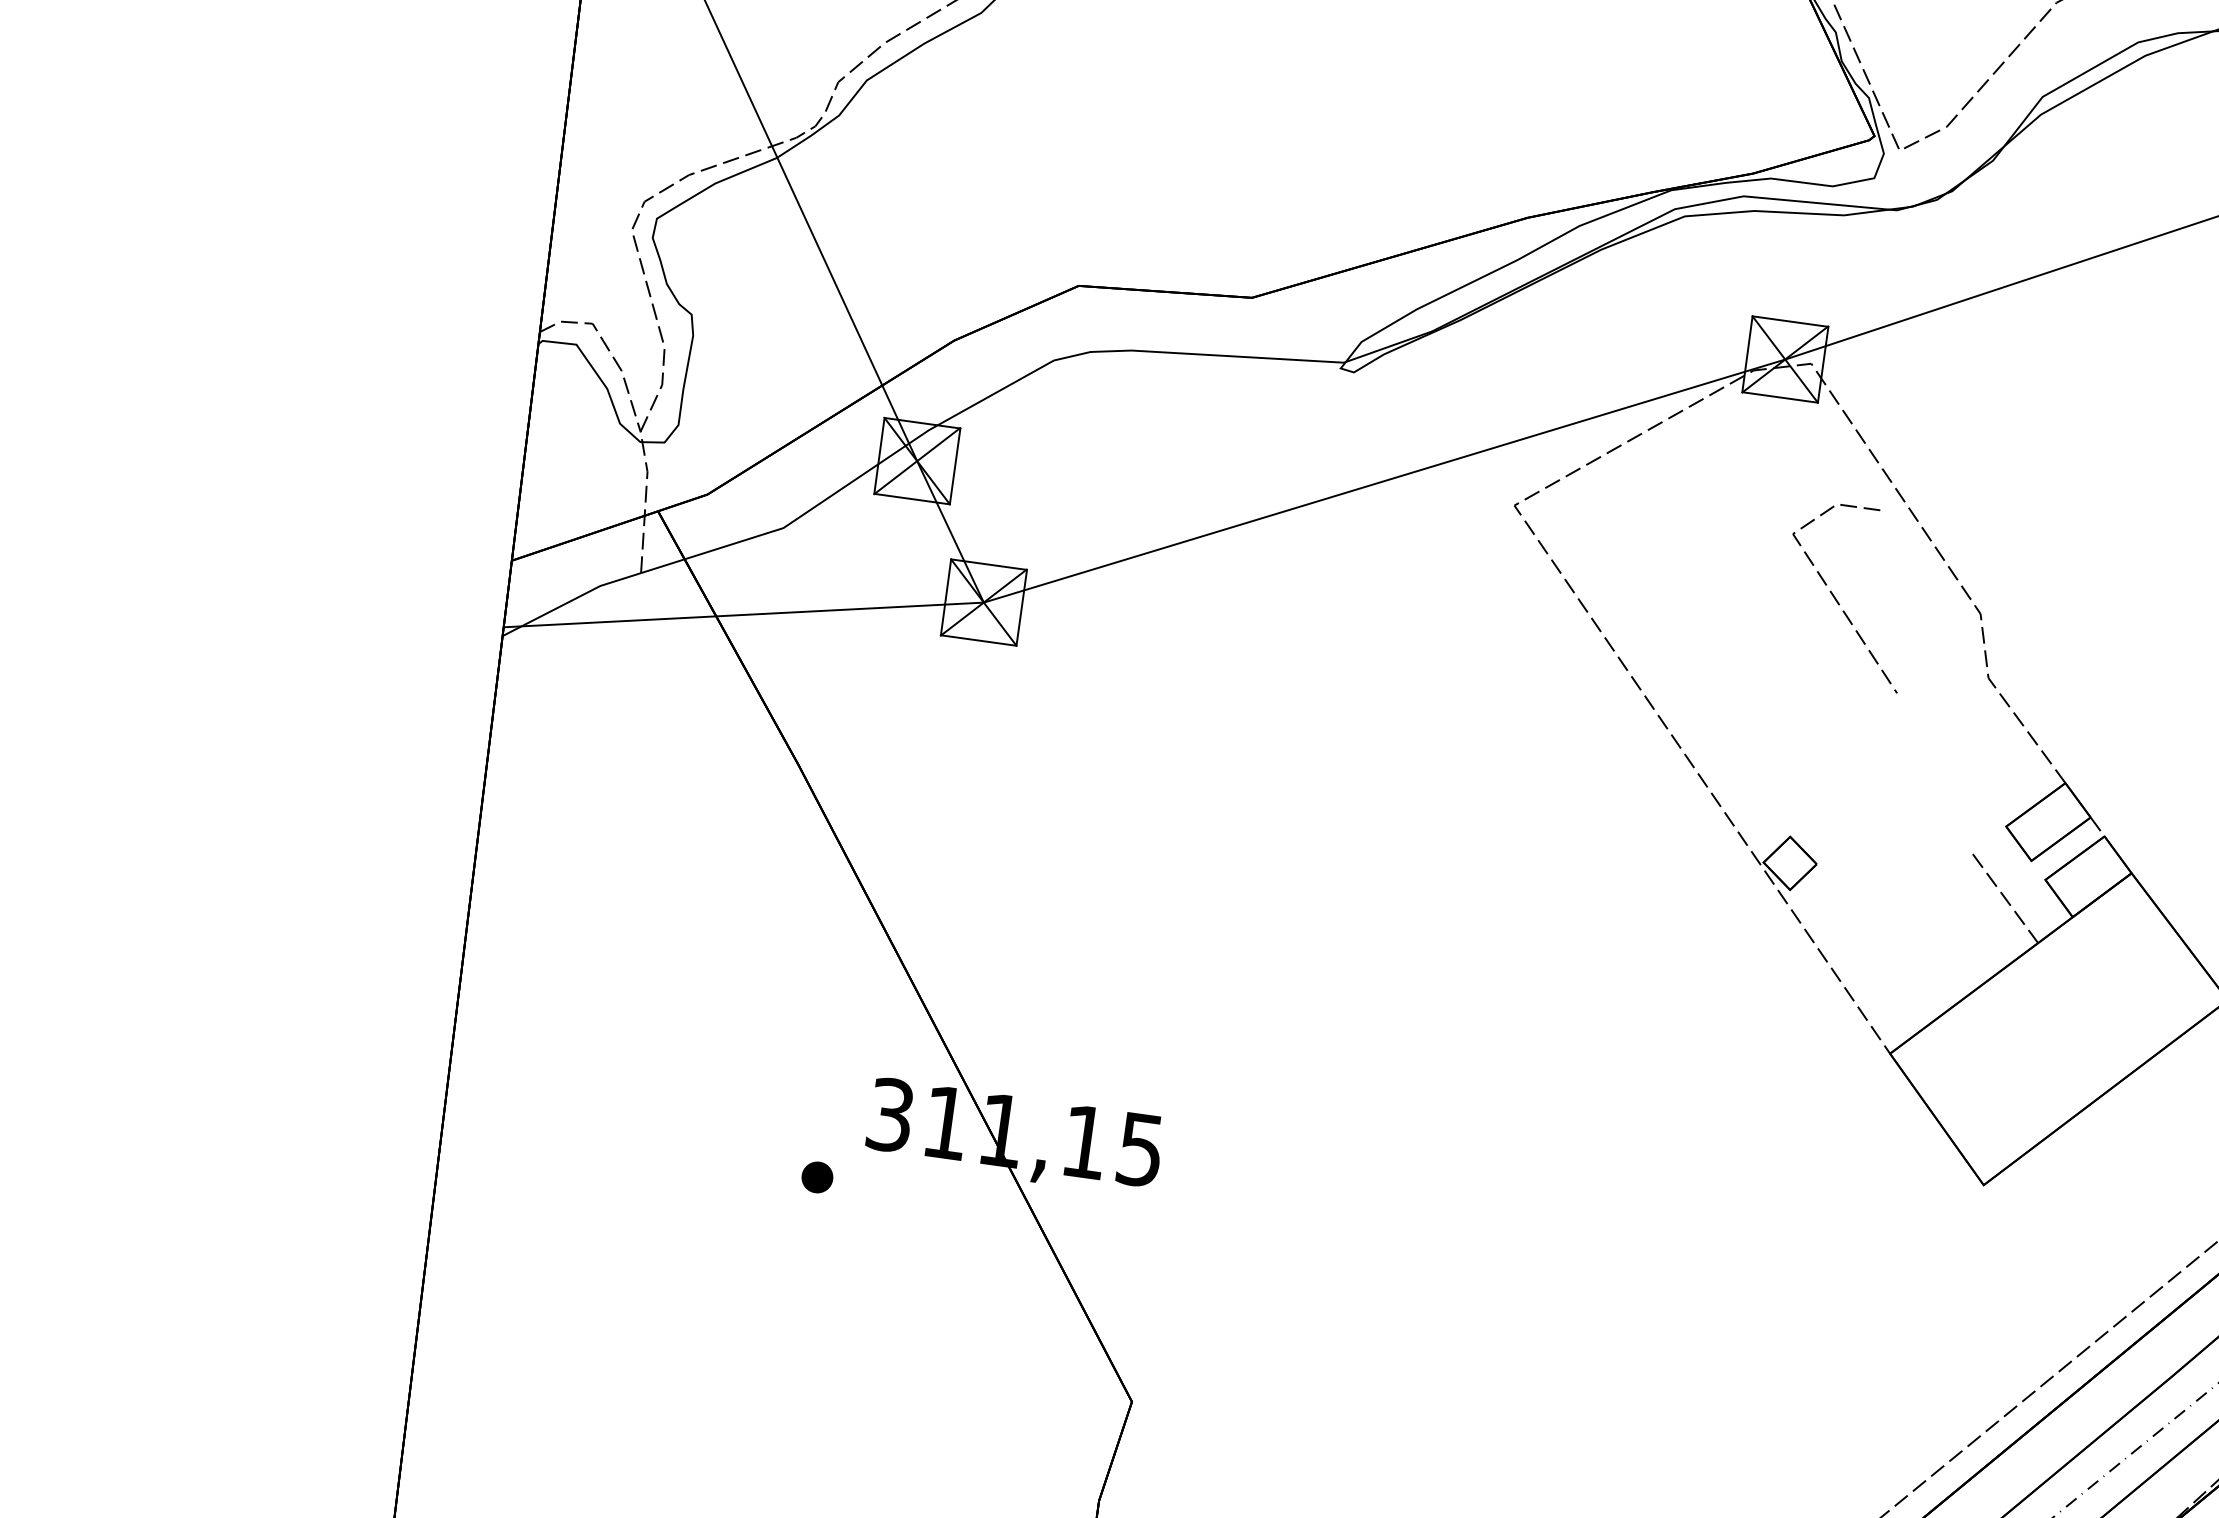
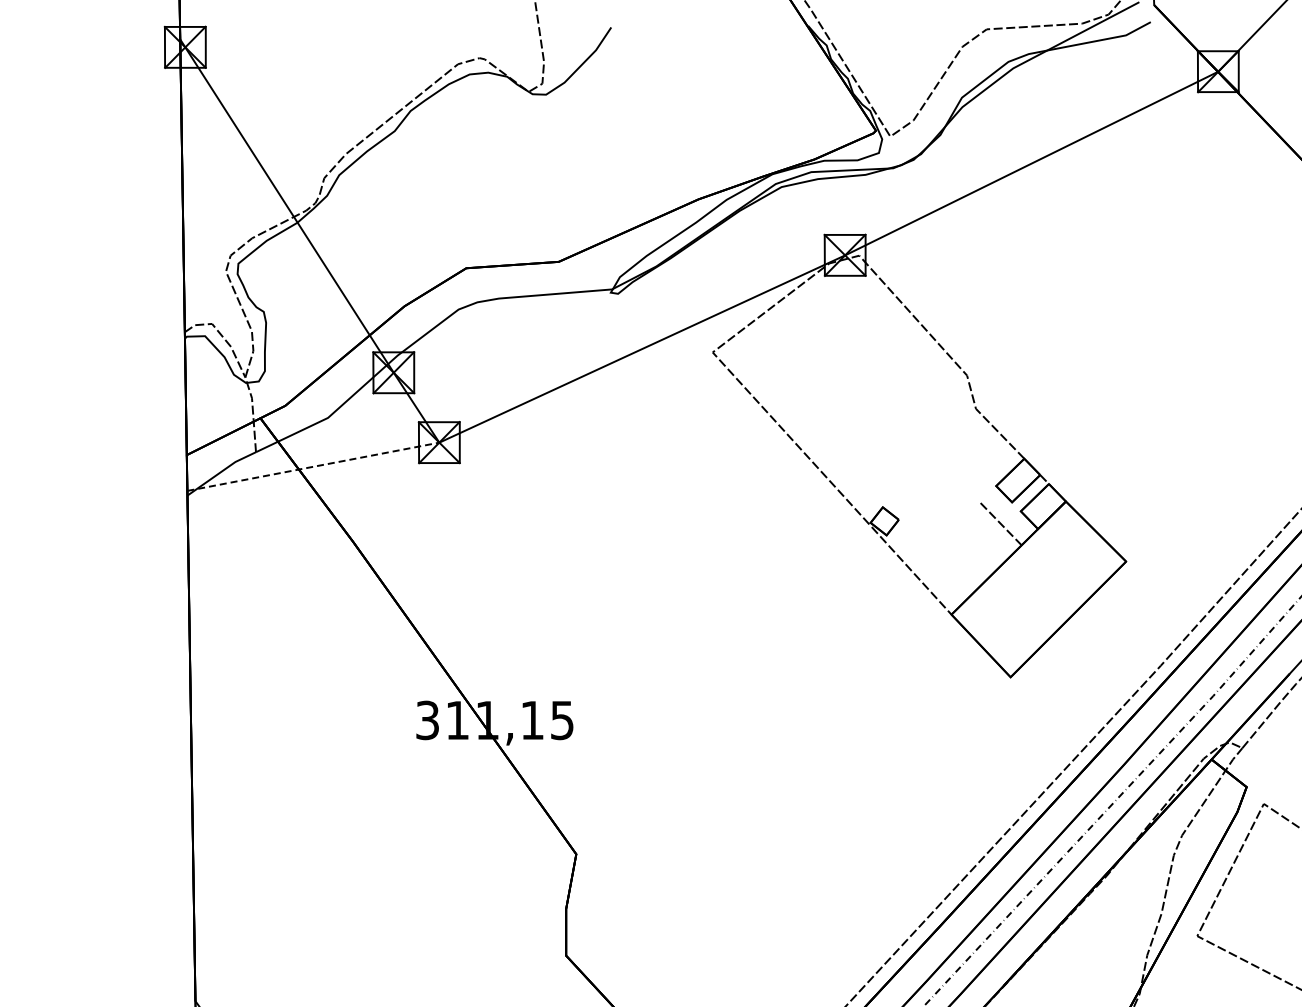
line: (1839, 601) -> (891, 379), removed
line: (744, 614) -> (313, 466), solid -> dashed
part: (817, 1177) -> (393, 758), removed

